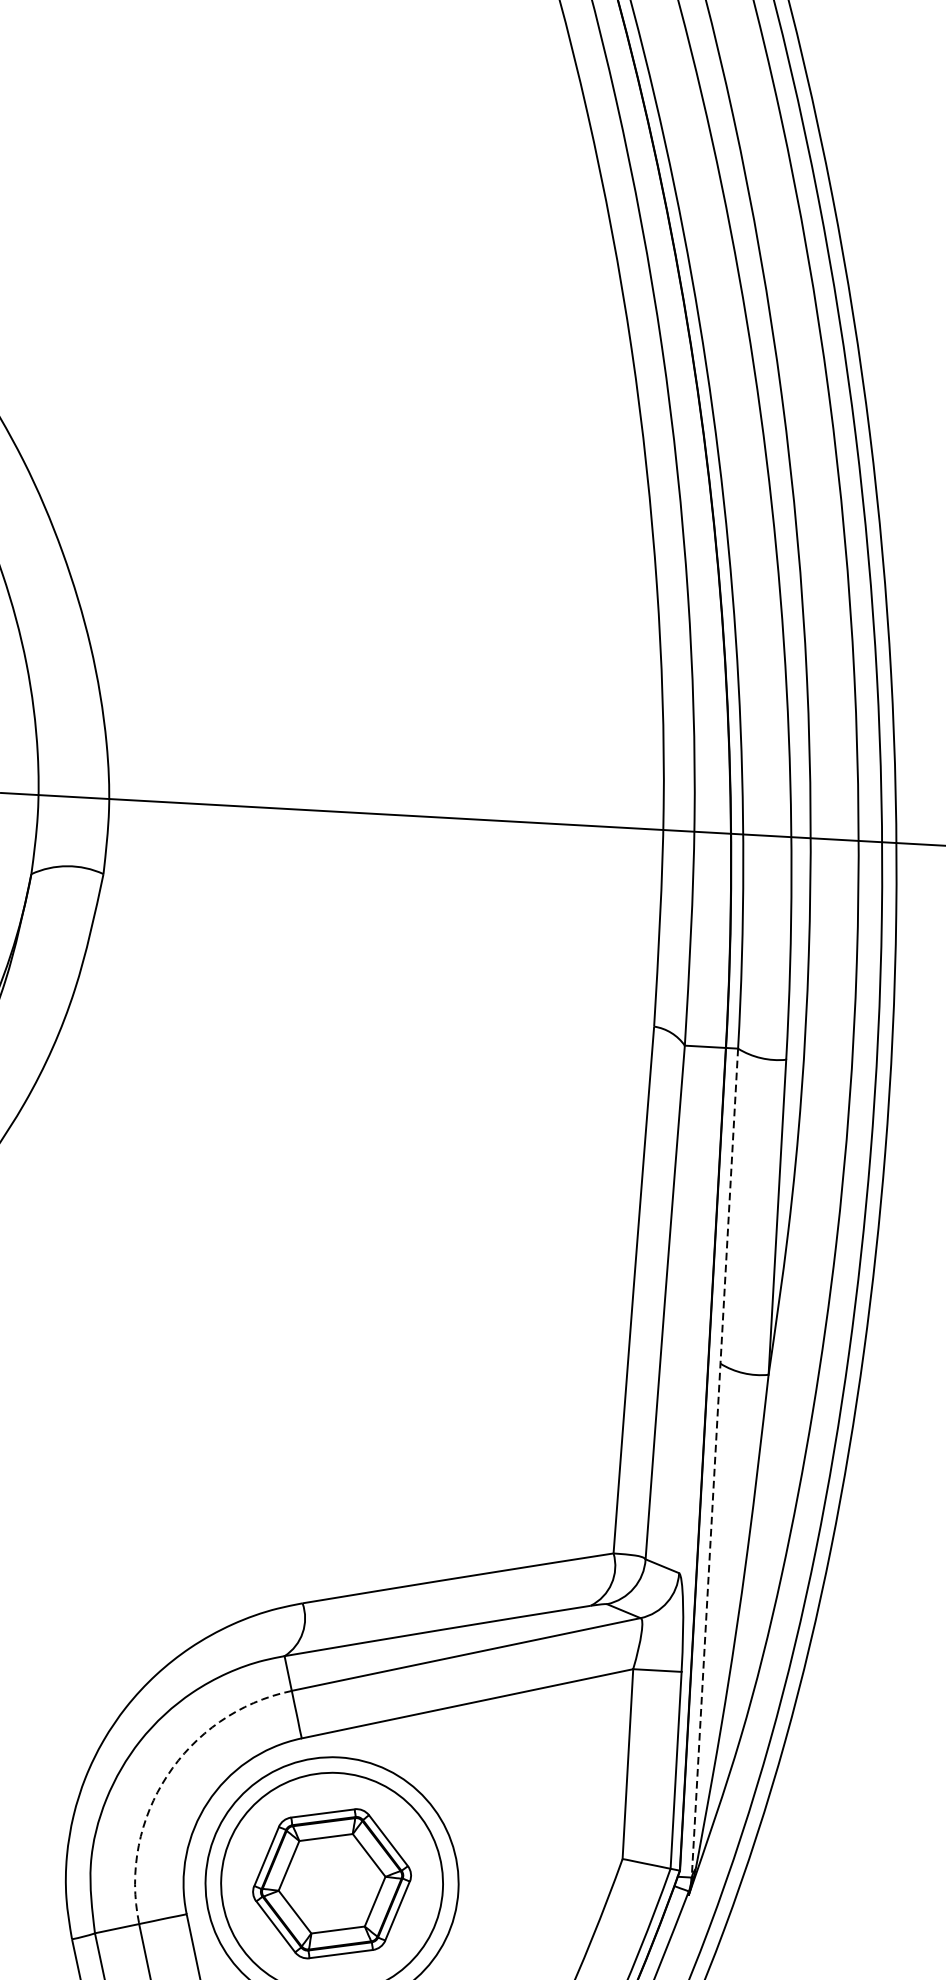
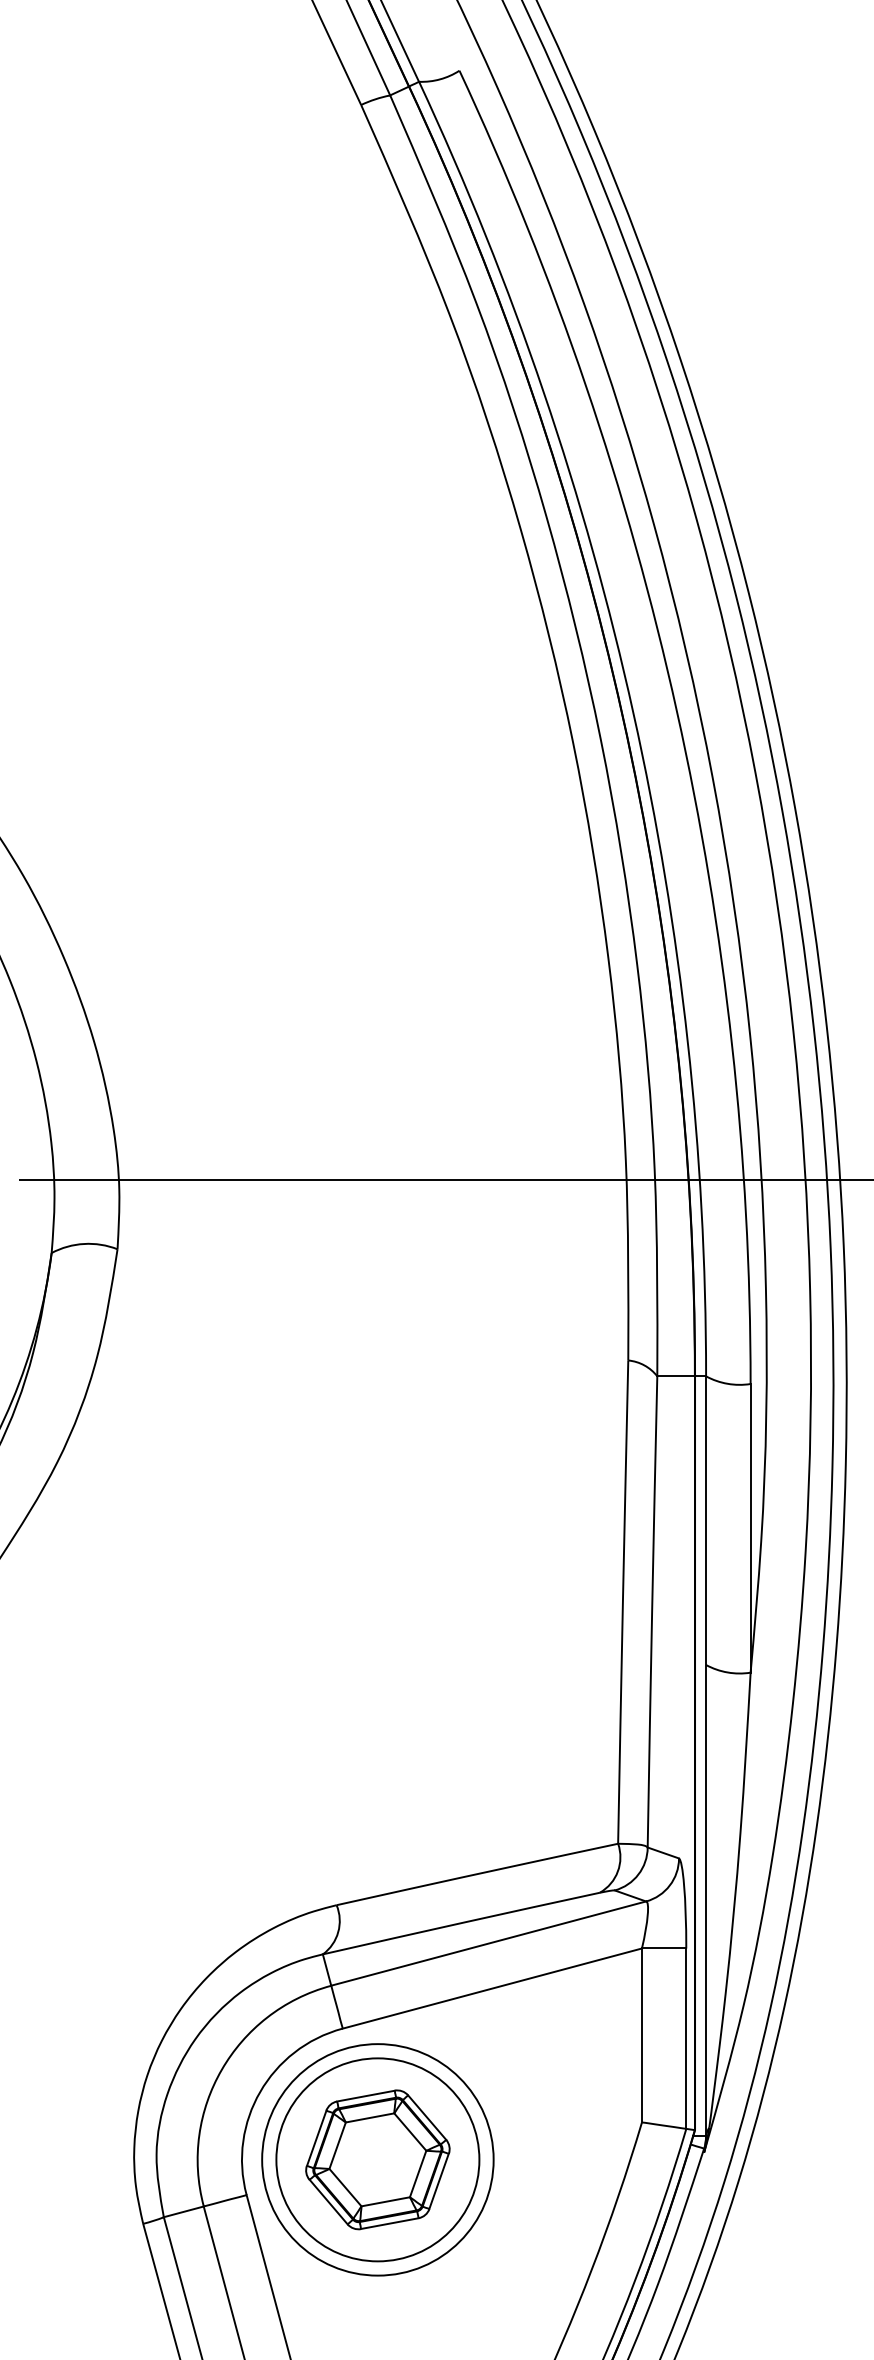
line: (715, 1463) -> (706, 1756), dashed -> solid
arc: (166, 1775) -> (221, 2069), dashed -> solid

